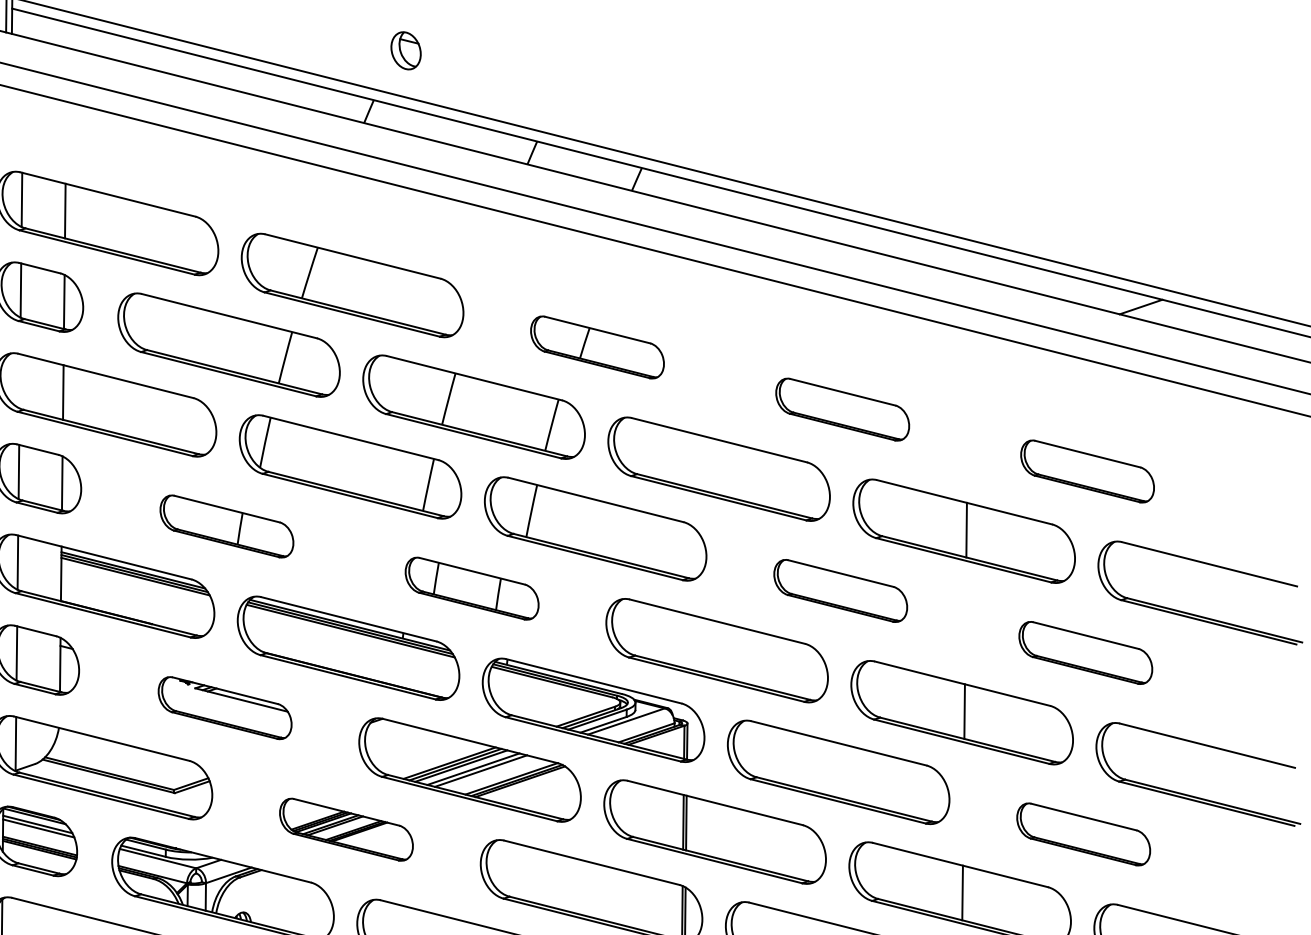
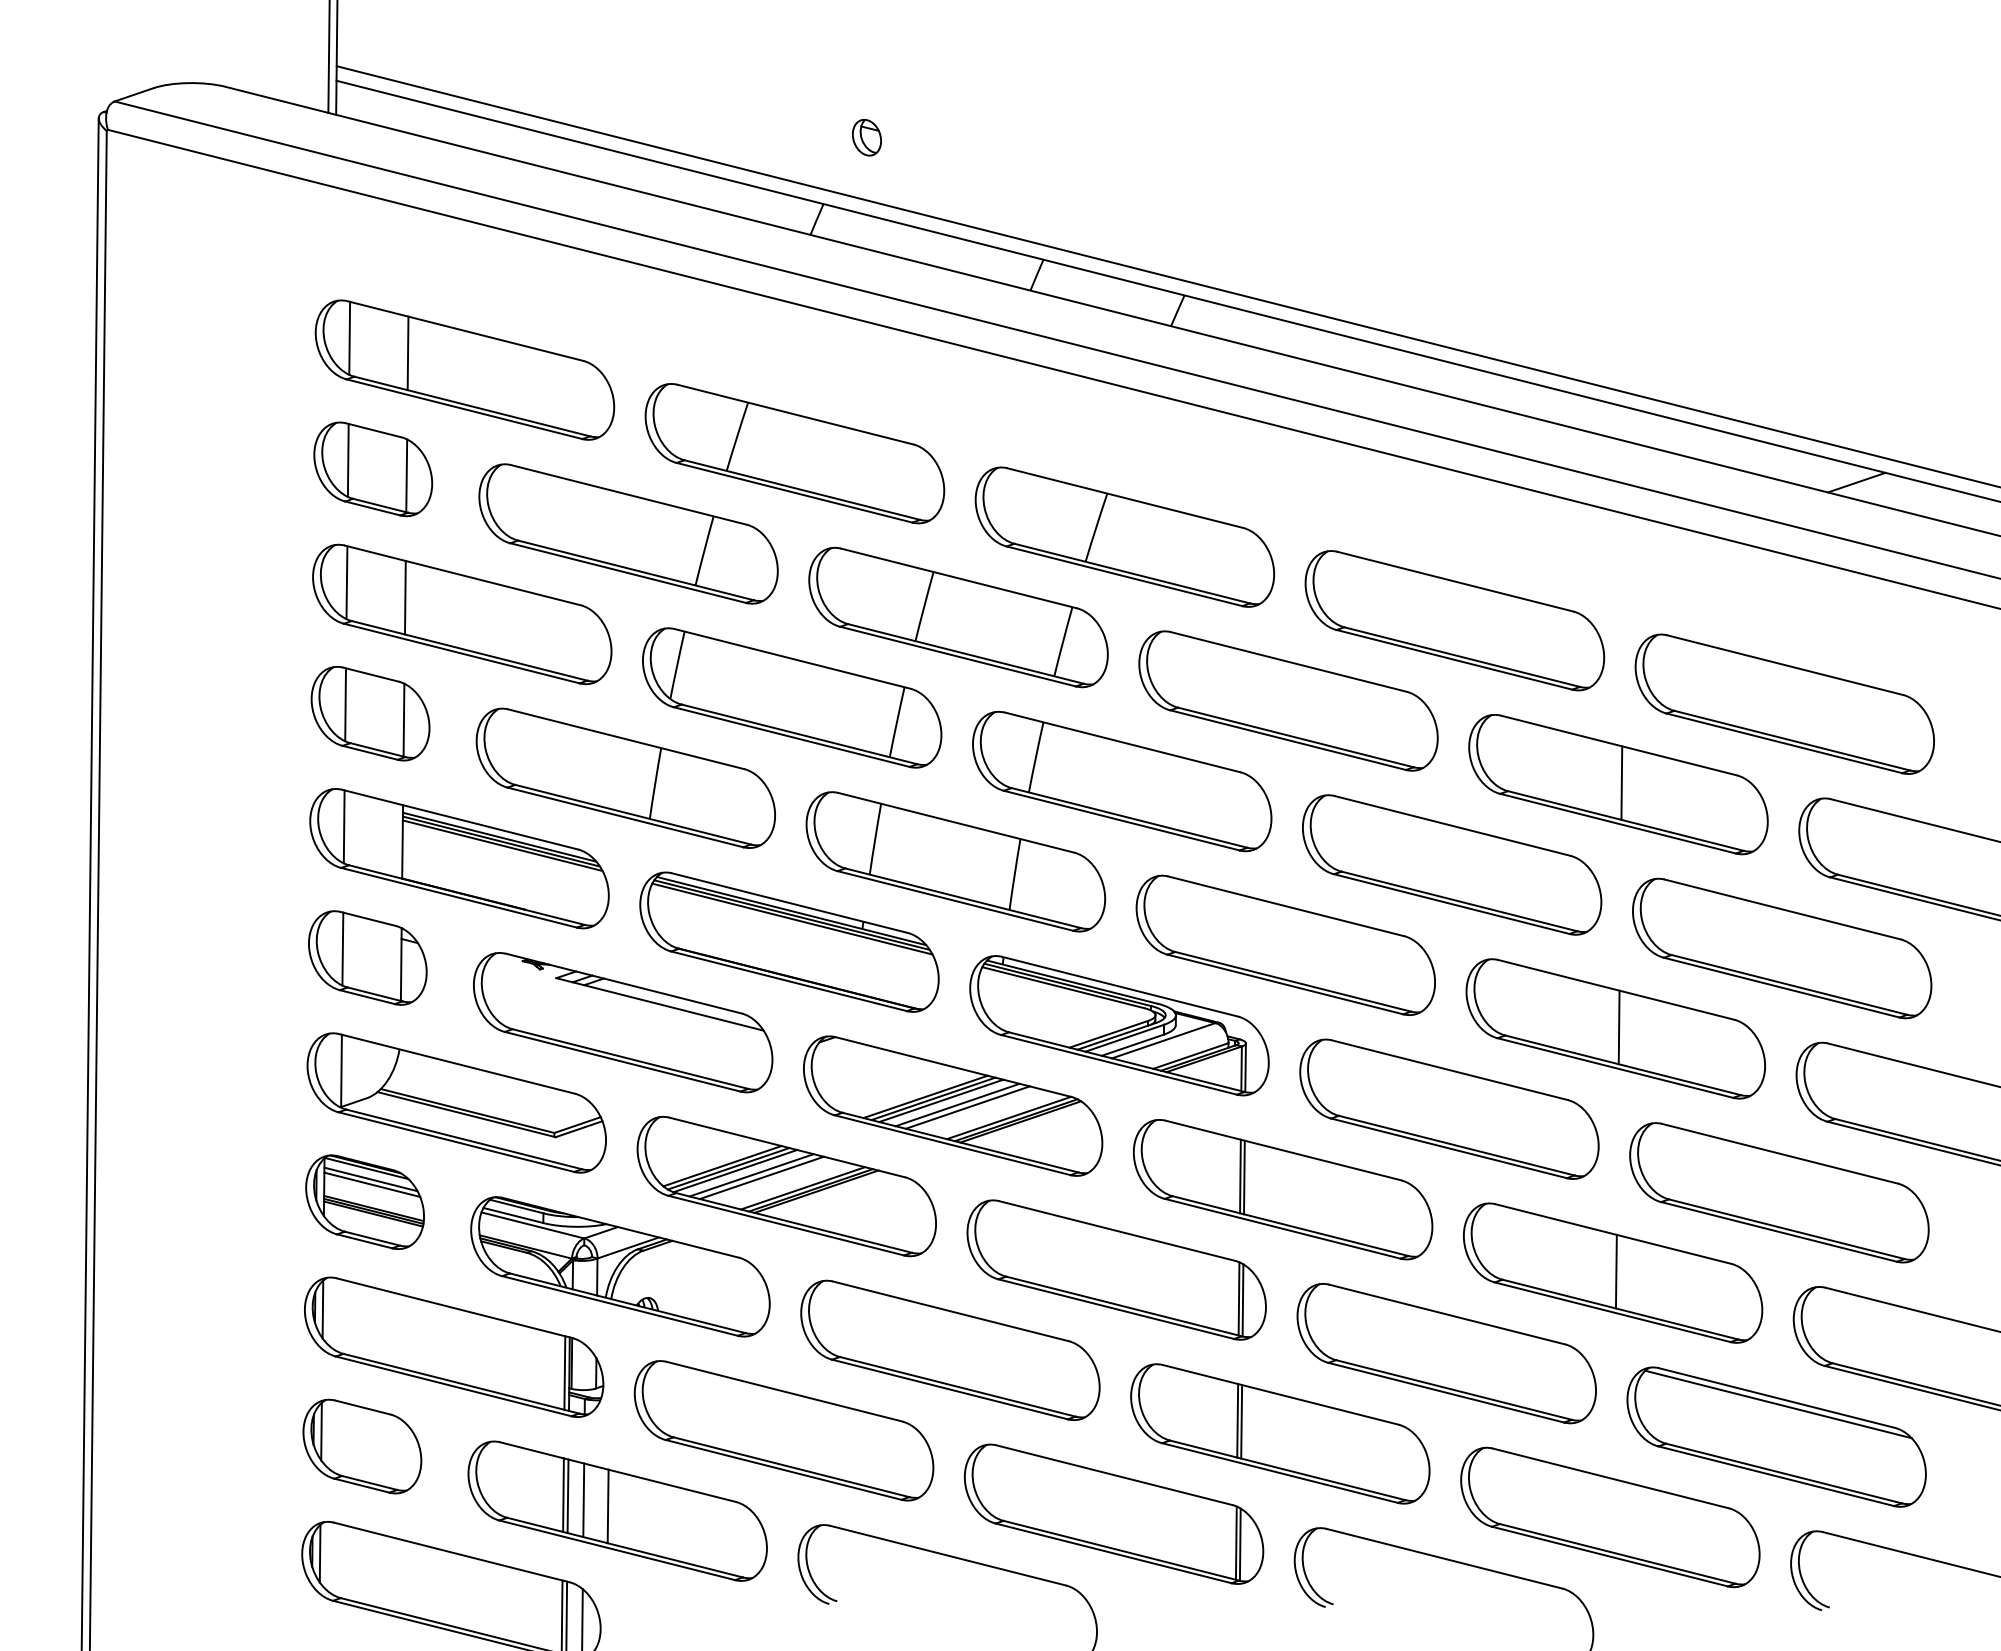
part: (405, 50) -> (866, 137), size x0.71
part: (597, 347) -> (1124, 536), size x1.67
line: (19, 381) -> (346, 582), added
part: (842, 409) -> (1454, 620), size x1.67
part: (1087, 471) -> (1784, 703), size x1.67
part: (226, 526) -> (625, 777), size x1.67
part: (471, 588) -> (955, 861), size x1.67
part: (840, 590) -> (1452, 864), size x1.67
part: (1085, 652) -> (1782, 948), size x1.67
part: (225, 707) -> (623, 1022), size x1.67
part: (346, 829) -> (786, 1186), size x1.67
part: (1083, 834) -> (1779, 1192), size x1.67

